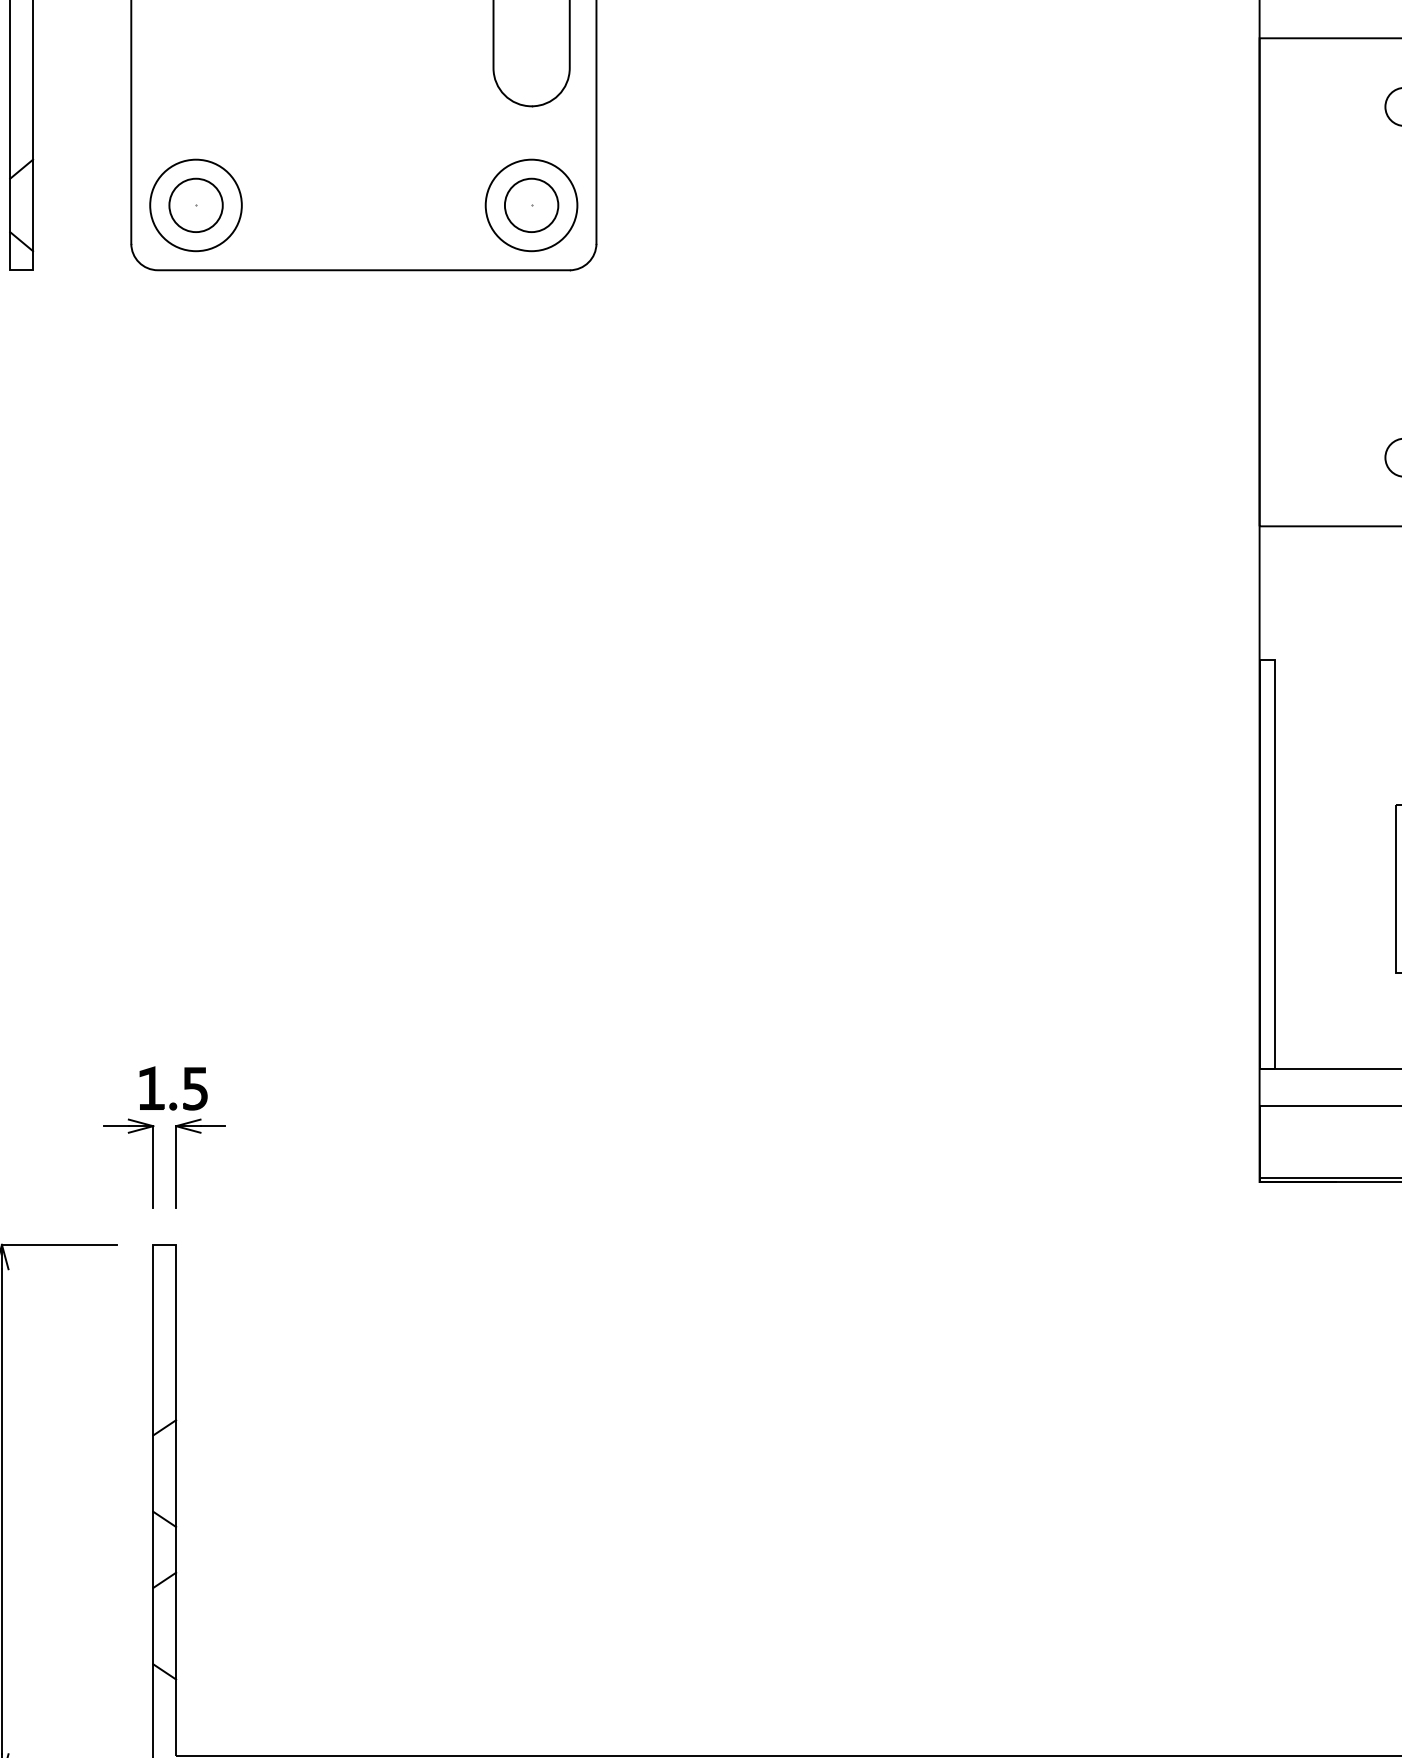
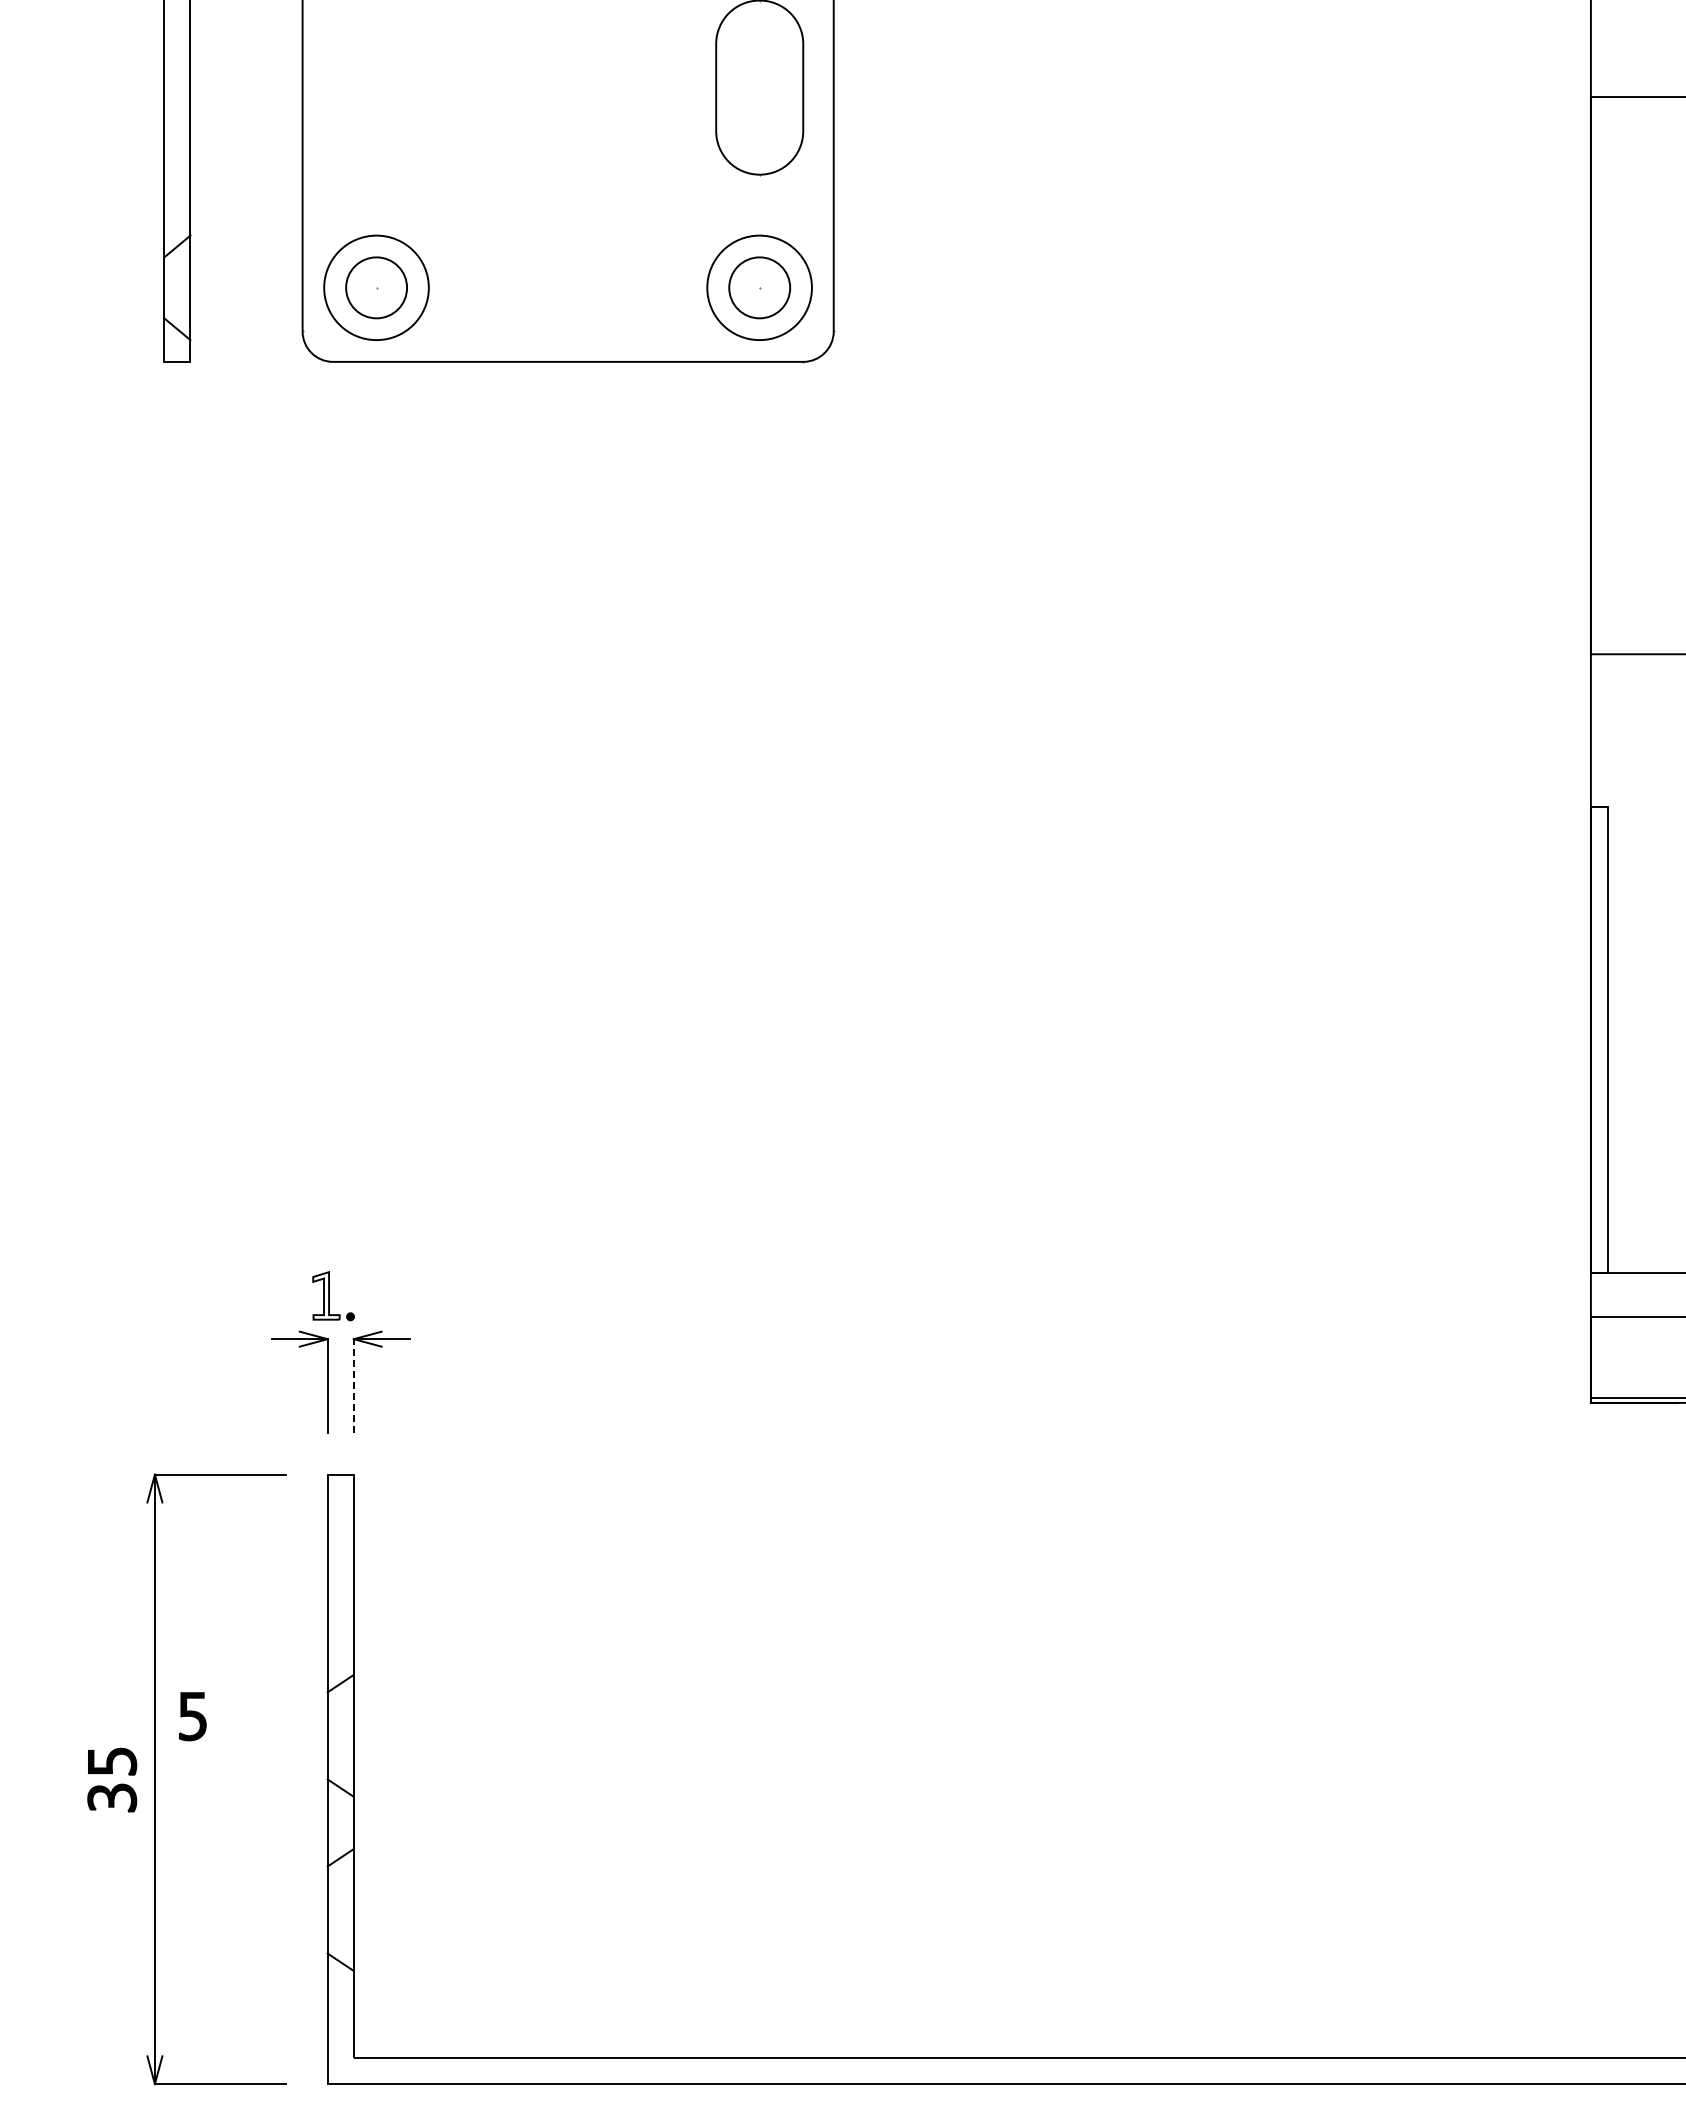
fill: (152, 1087) -> (326, 1295), removed
part: (195, 1088) -> (192, 1716), moved
line: (175, 1167) -> (353, 1386), solid -> dashed

